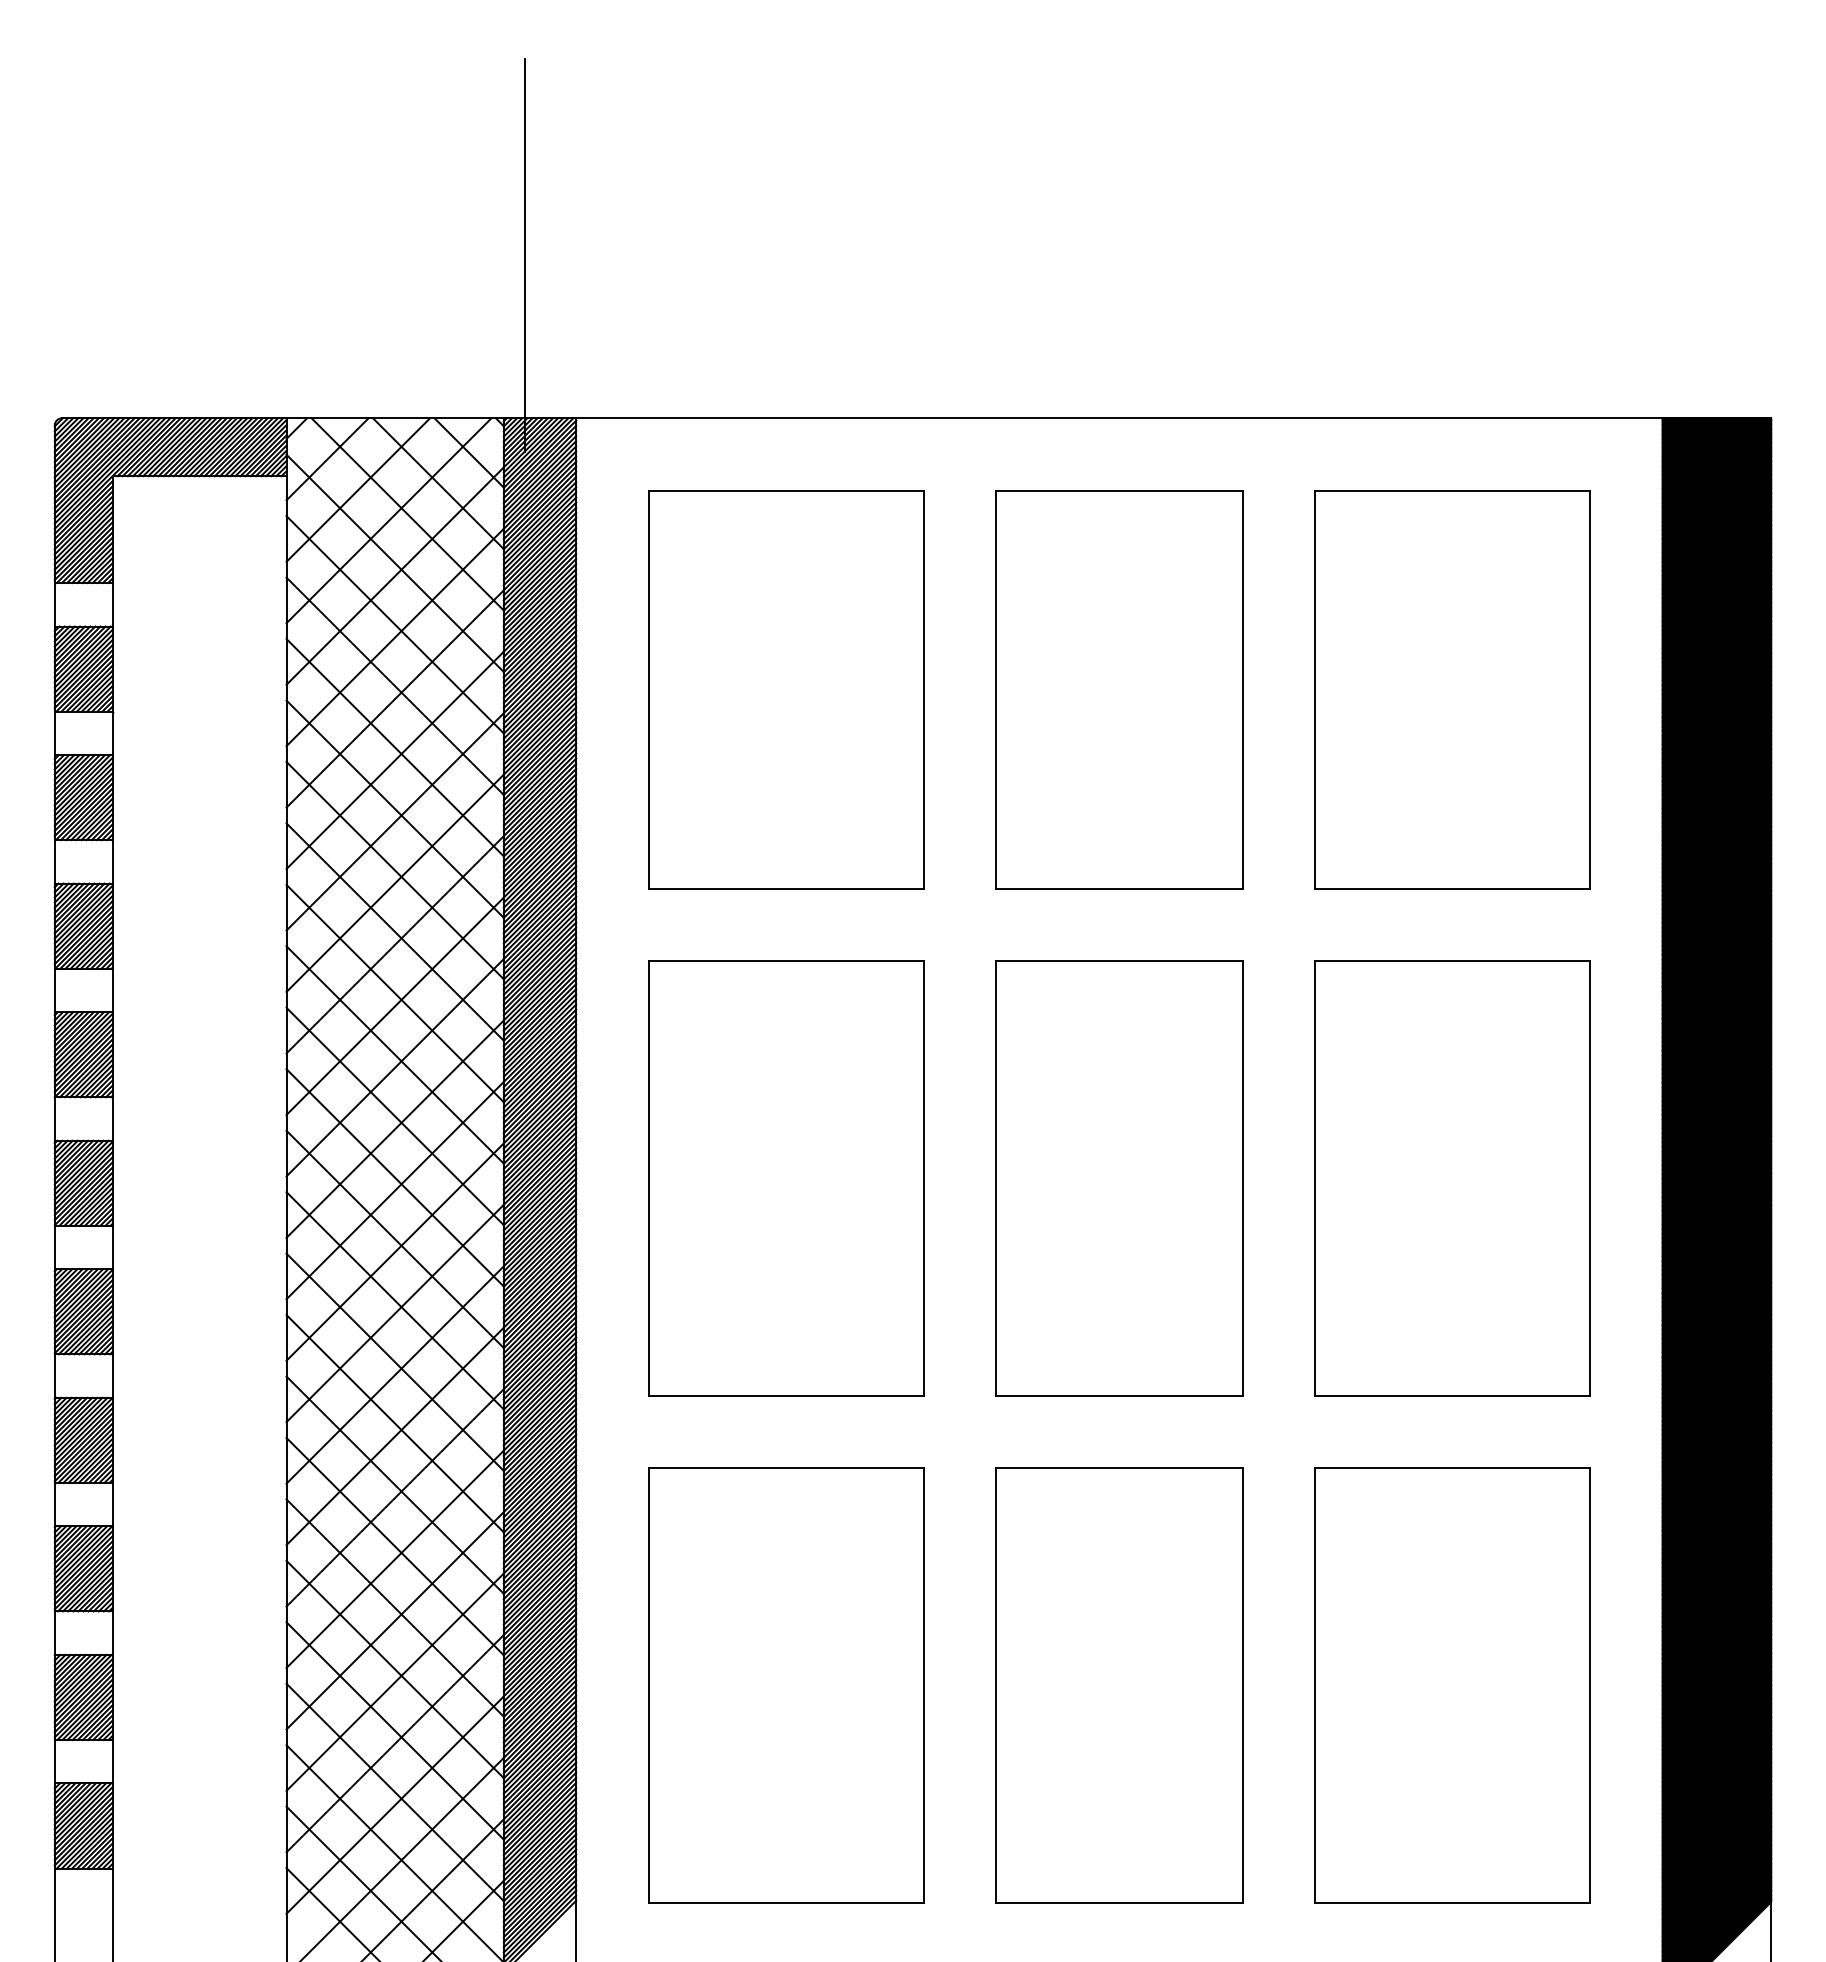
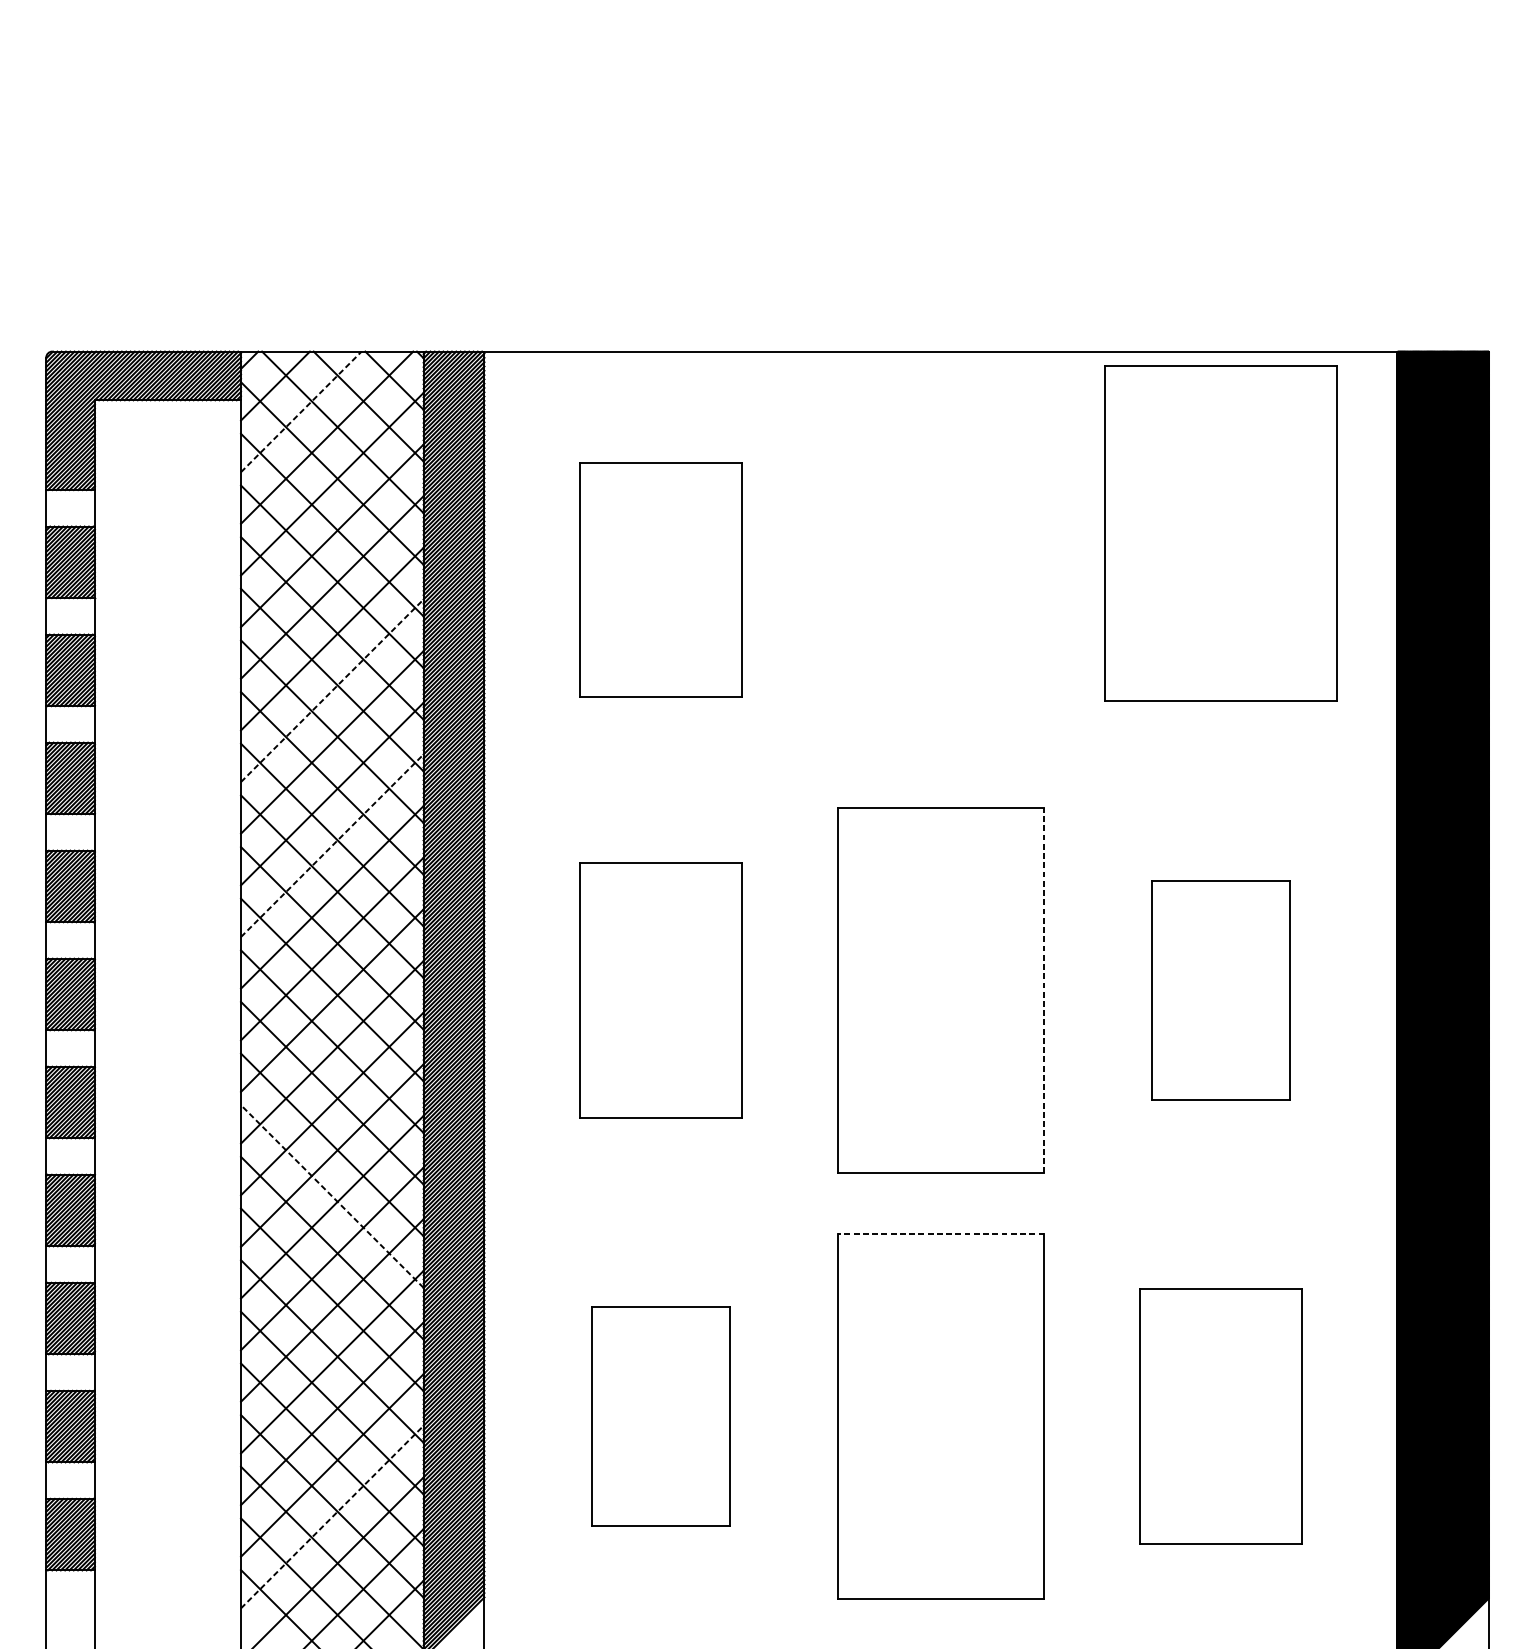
line: (524, 254) -> (441, 213), removed
line: (358, 490) -> (301, 412), solid -> dashed
part: (786, 689) -> (661, 579), size x0.7
part: (1119, 689) -> (941, 579), removed
part: (1452, 689) -> (1220, 533), moved
line: (395, 821) -> (332, 690), solid -> dashed
line: (395, 1006) -> (332, 845), solid -> dashed
part: (786, 1178) -> (661, 990), size x0.7
line: (1242, 1178) -> (1044, 990), solid -> dashed
part: (1452, 1178) -> (1220, 990), size x0.6
line: (395, 1423) -> (332, 1196), solid -> dashed
line: (1118, 1468) -> (940, 1234), solid -> dashed
part: (786, 1685) -> (661, 1416), size x0.6
part: (1452, 1685) -> (1220, 1416), size x0.7
line: (395, 1805) -> (332, 1517), solid -> dashed

